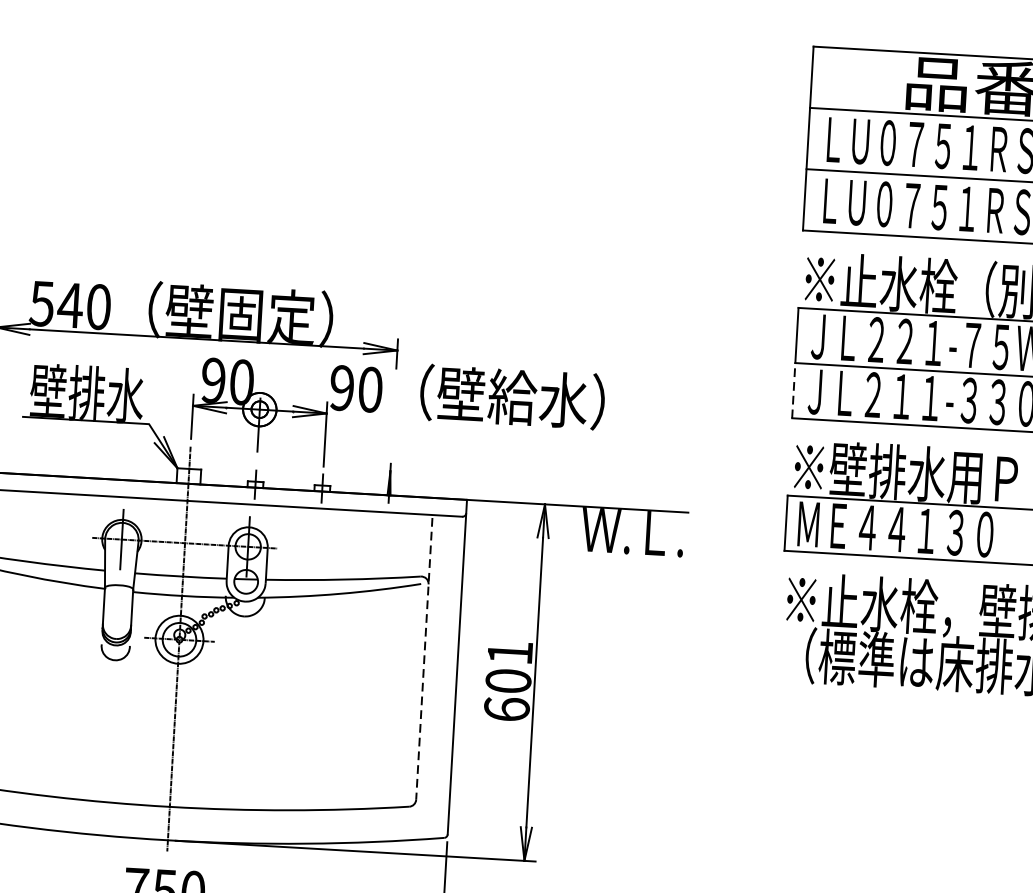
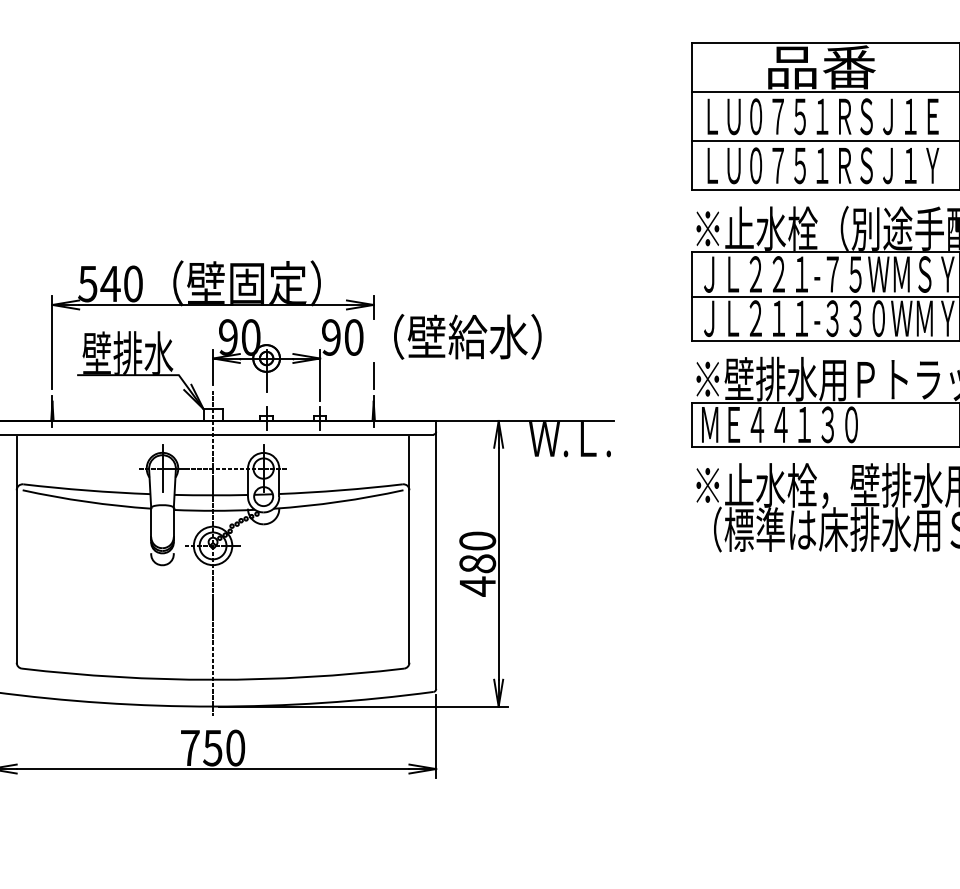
line: (794, 390) -> (692, 318), dashed -> solid
line: (391, 439) -> (373, 376), added
line: (424, 658) -> (409, 549), dashed -> solid
text: (508, 680) -> (477, 563), 601 -> 480

